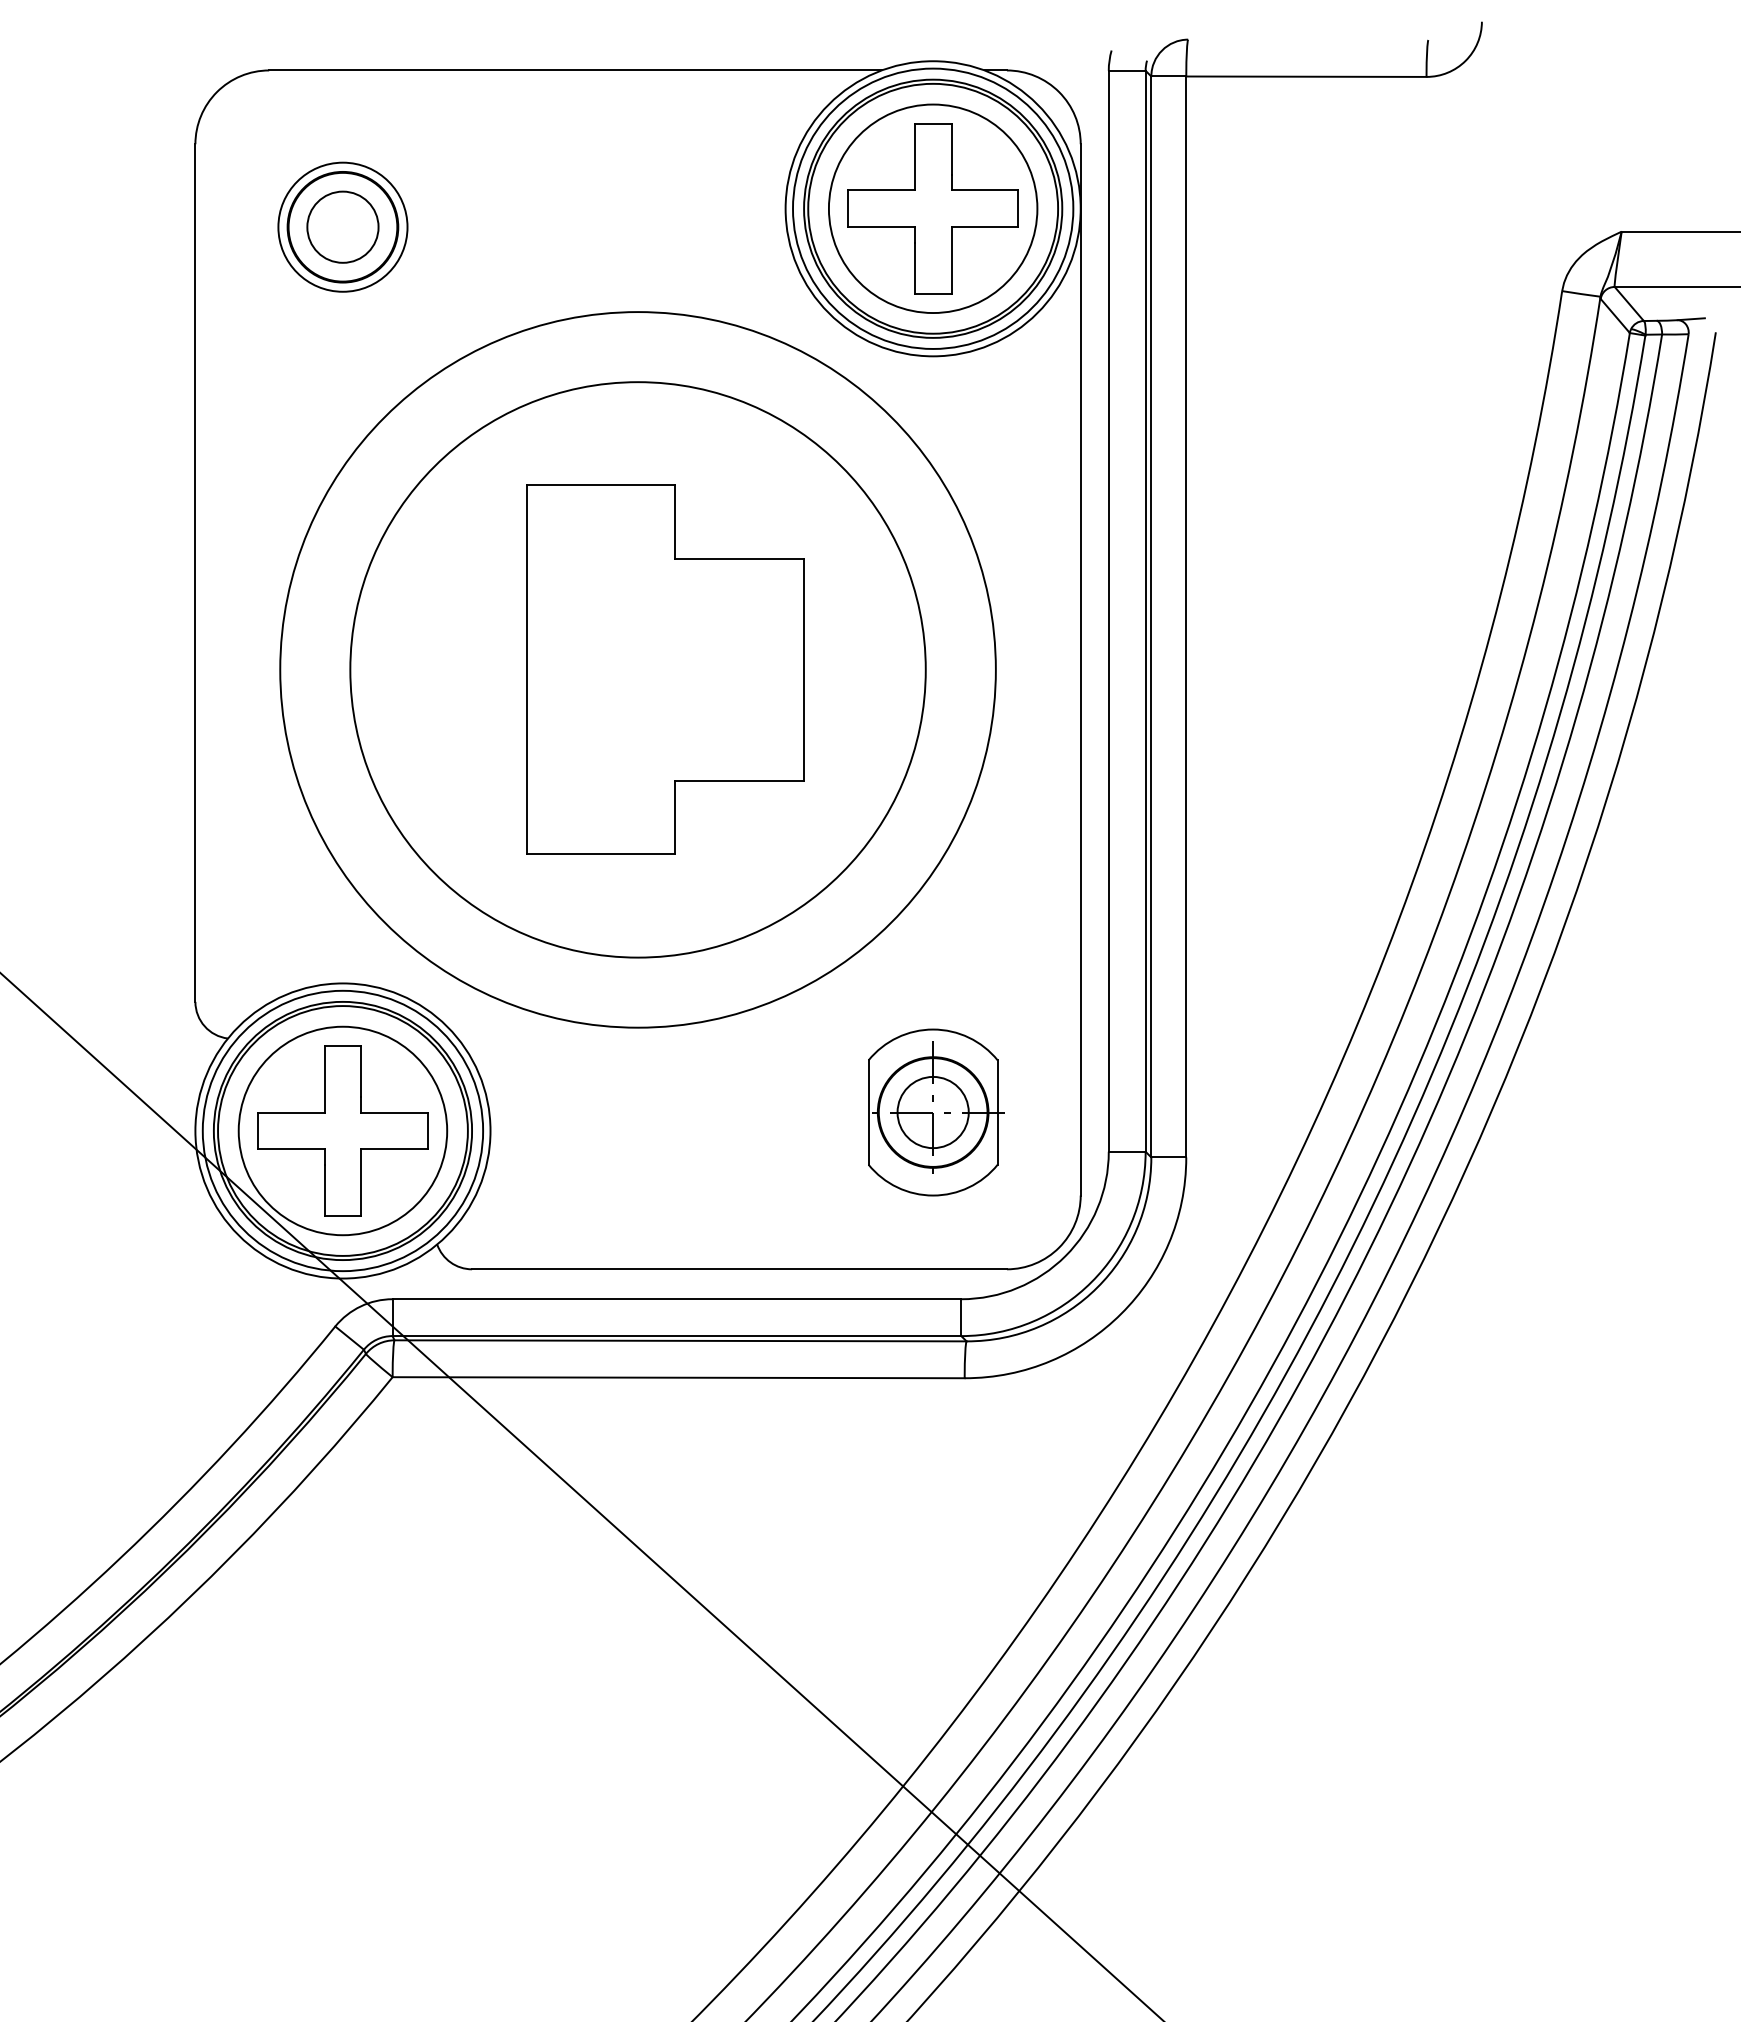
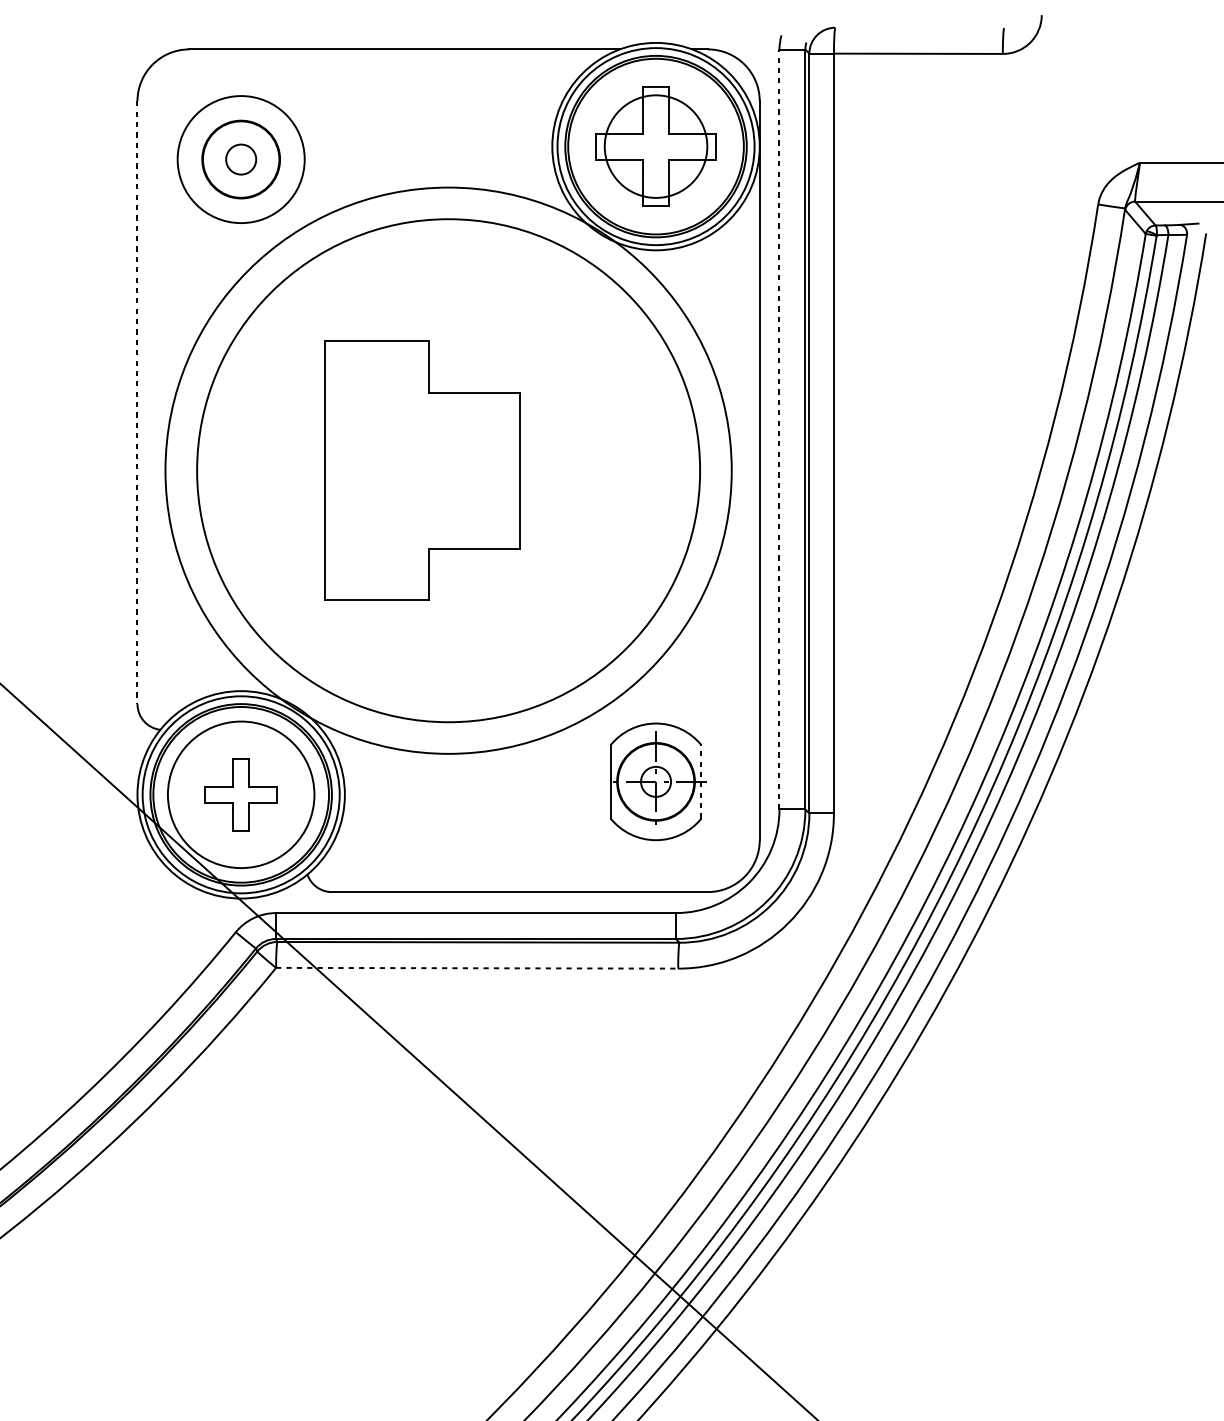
circle: (932, 208) -> (655, 146), size x0.7
circle: (342, 226) -> (240, 159), size x0.6
circle: (342, 226) -> (240, 159), size x1.4
line: (195, 573) -> (137, 402), solid -> dashed
line: (1108, 610) -> (779, 428), solid -> dashed
circle: (637, 669) -> (448, 470), size x1.4
part: (665, 669) -> (422, 470), moved
circle: (932, 1112) -> (655, 781), size x0.6
line: (997, 1112) -> (701, 781), solid -> dashed
part: (342, 1130) -> (240, 794), size x0.6
line: (679, 1377) -> (477, 968), solid -> dashed

